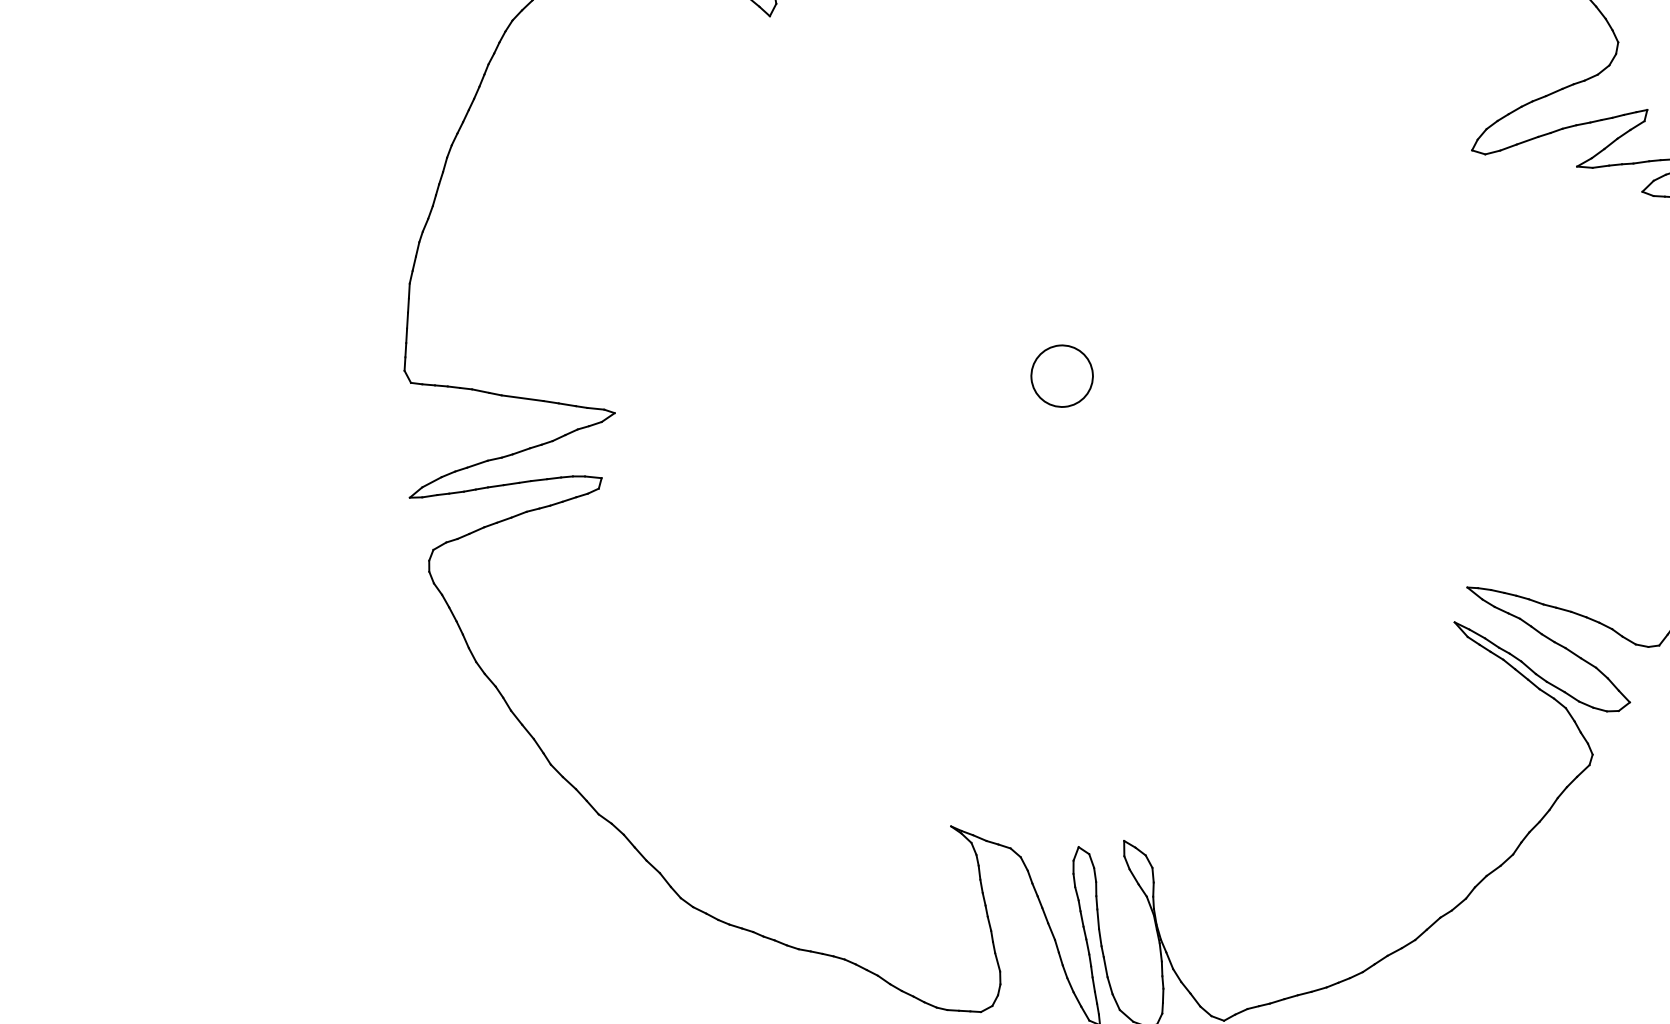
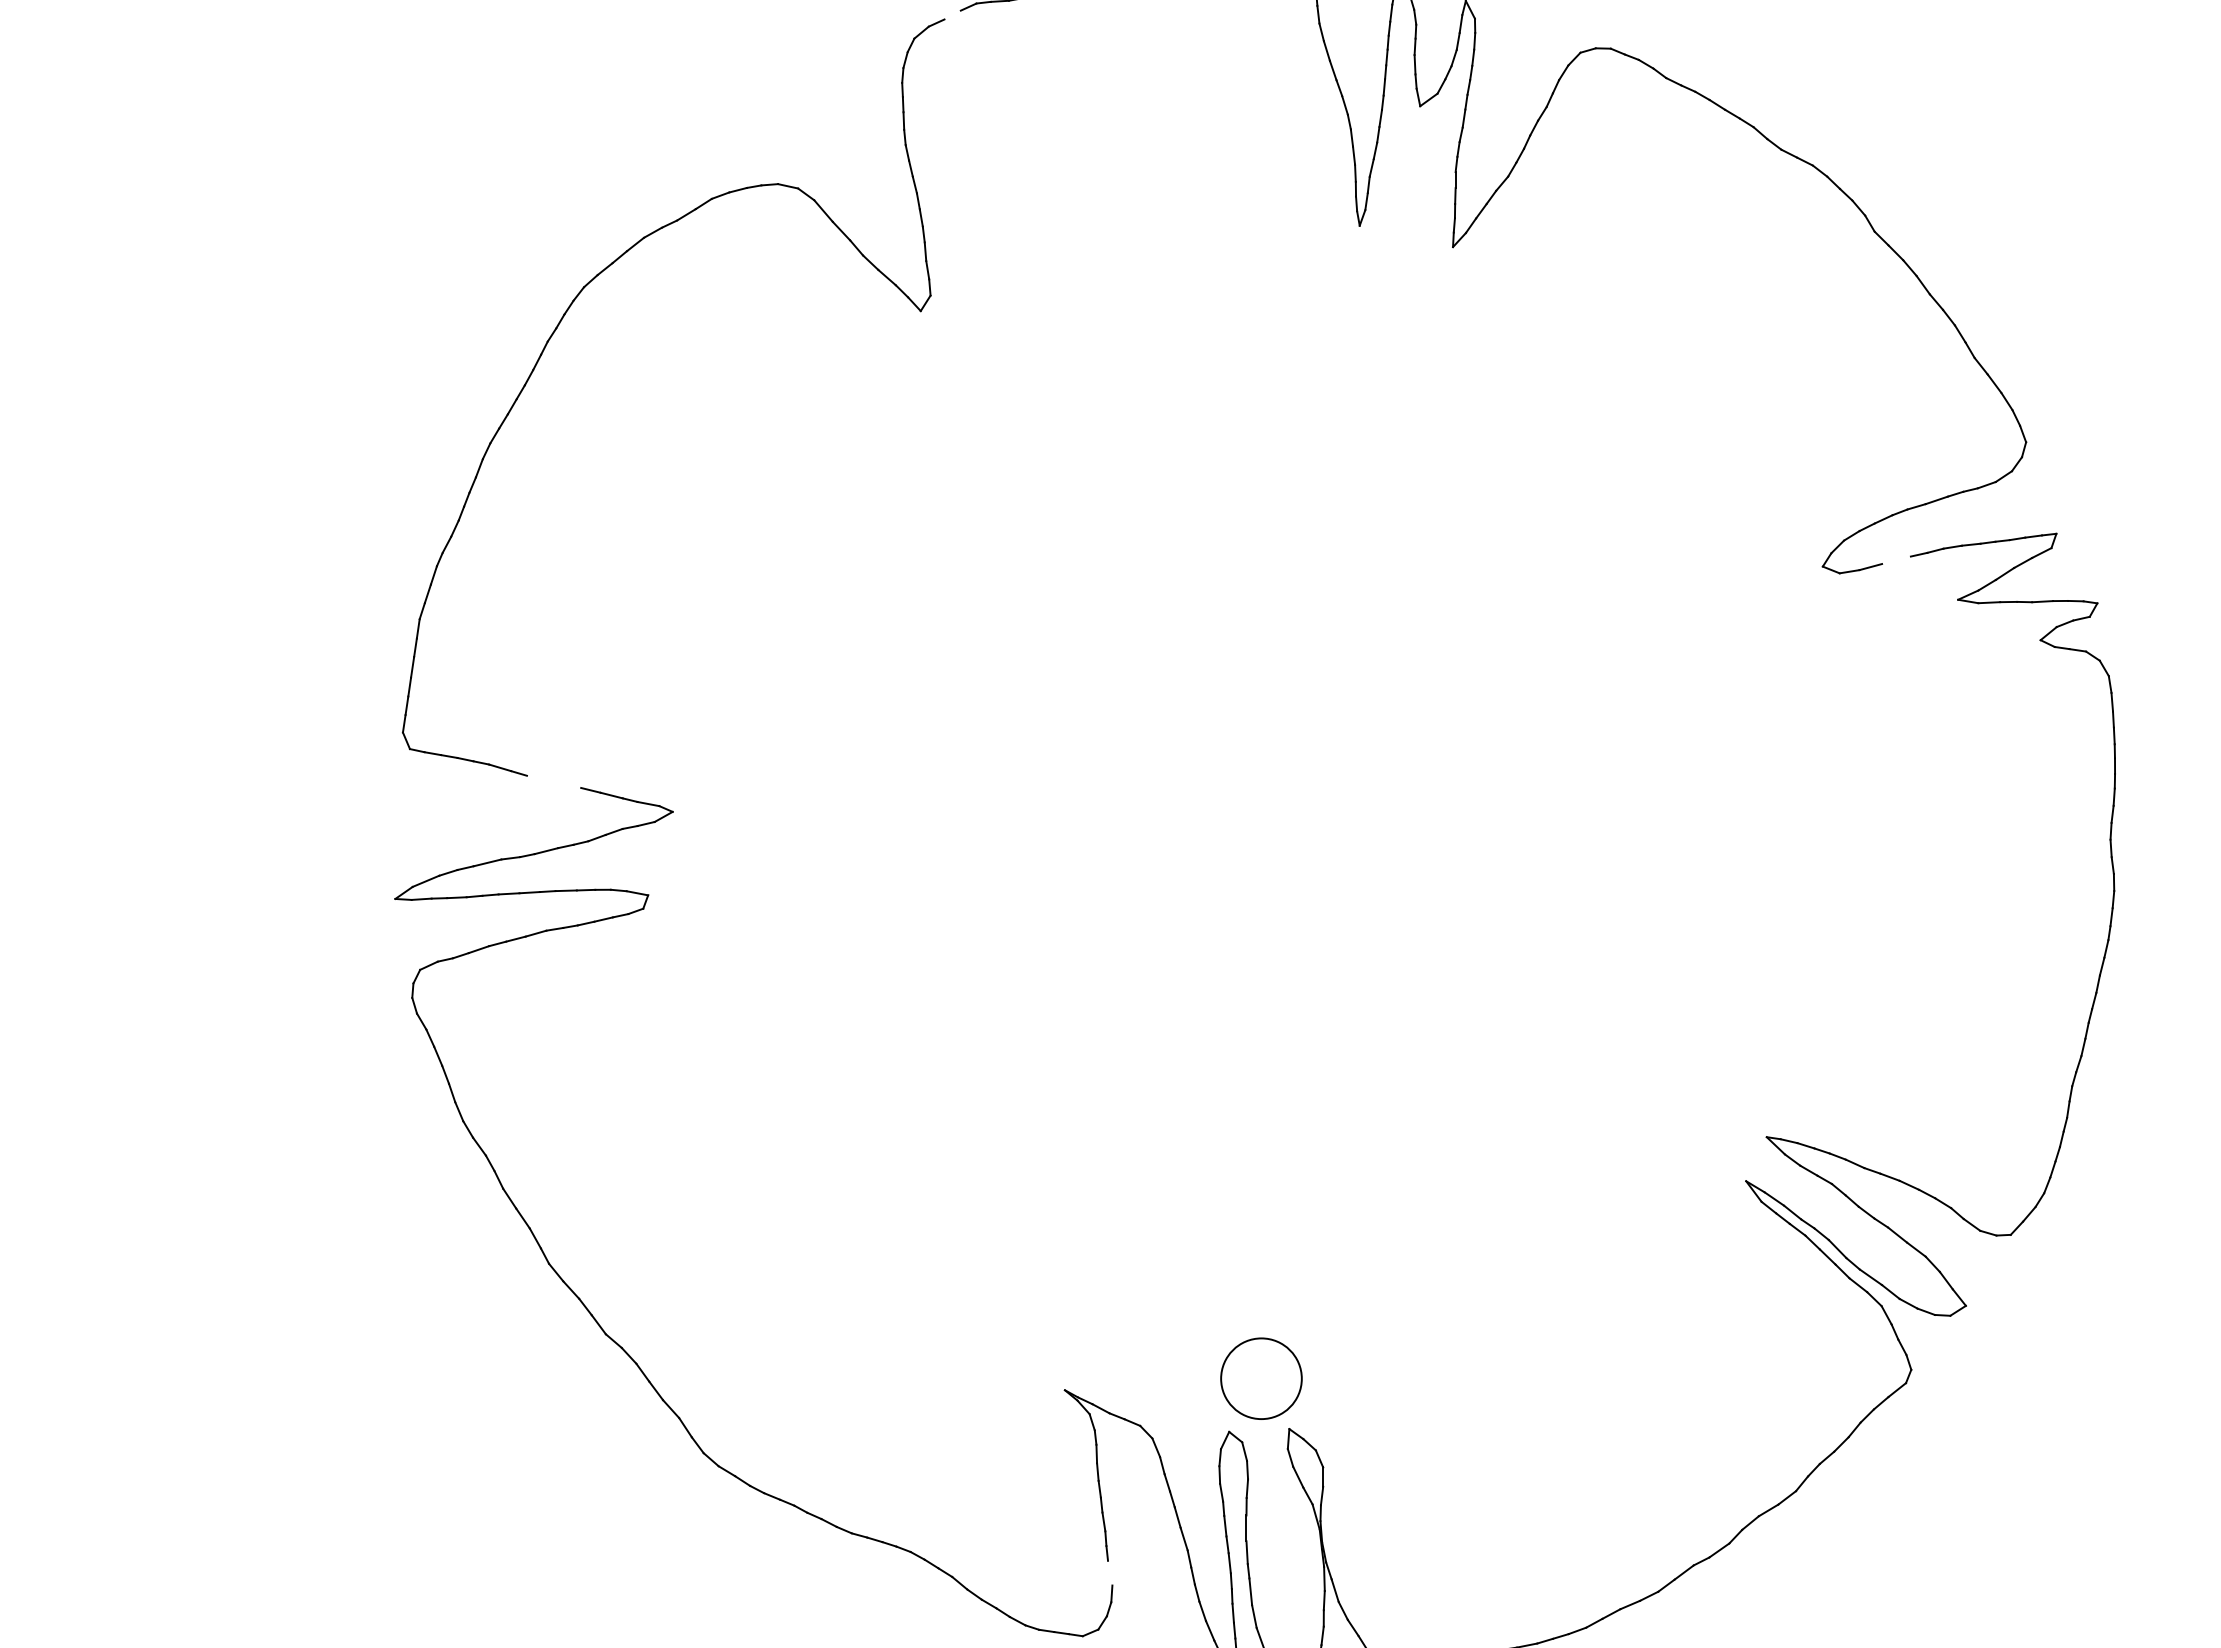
line: (1527, 140) -> (1896, 560), removed
circle: (1062, 375) -> (1261, 1378), moved
line: (522, 397) -> (553, 781), removed
line: (997, 961) -> (1110, 1572), removed

